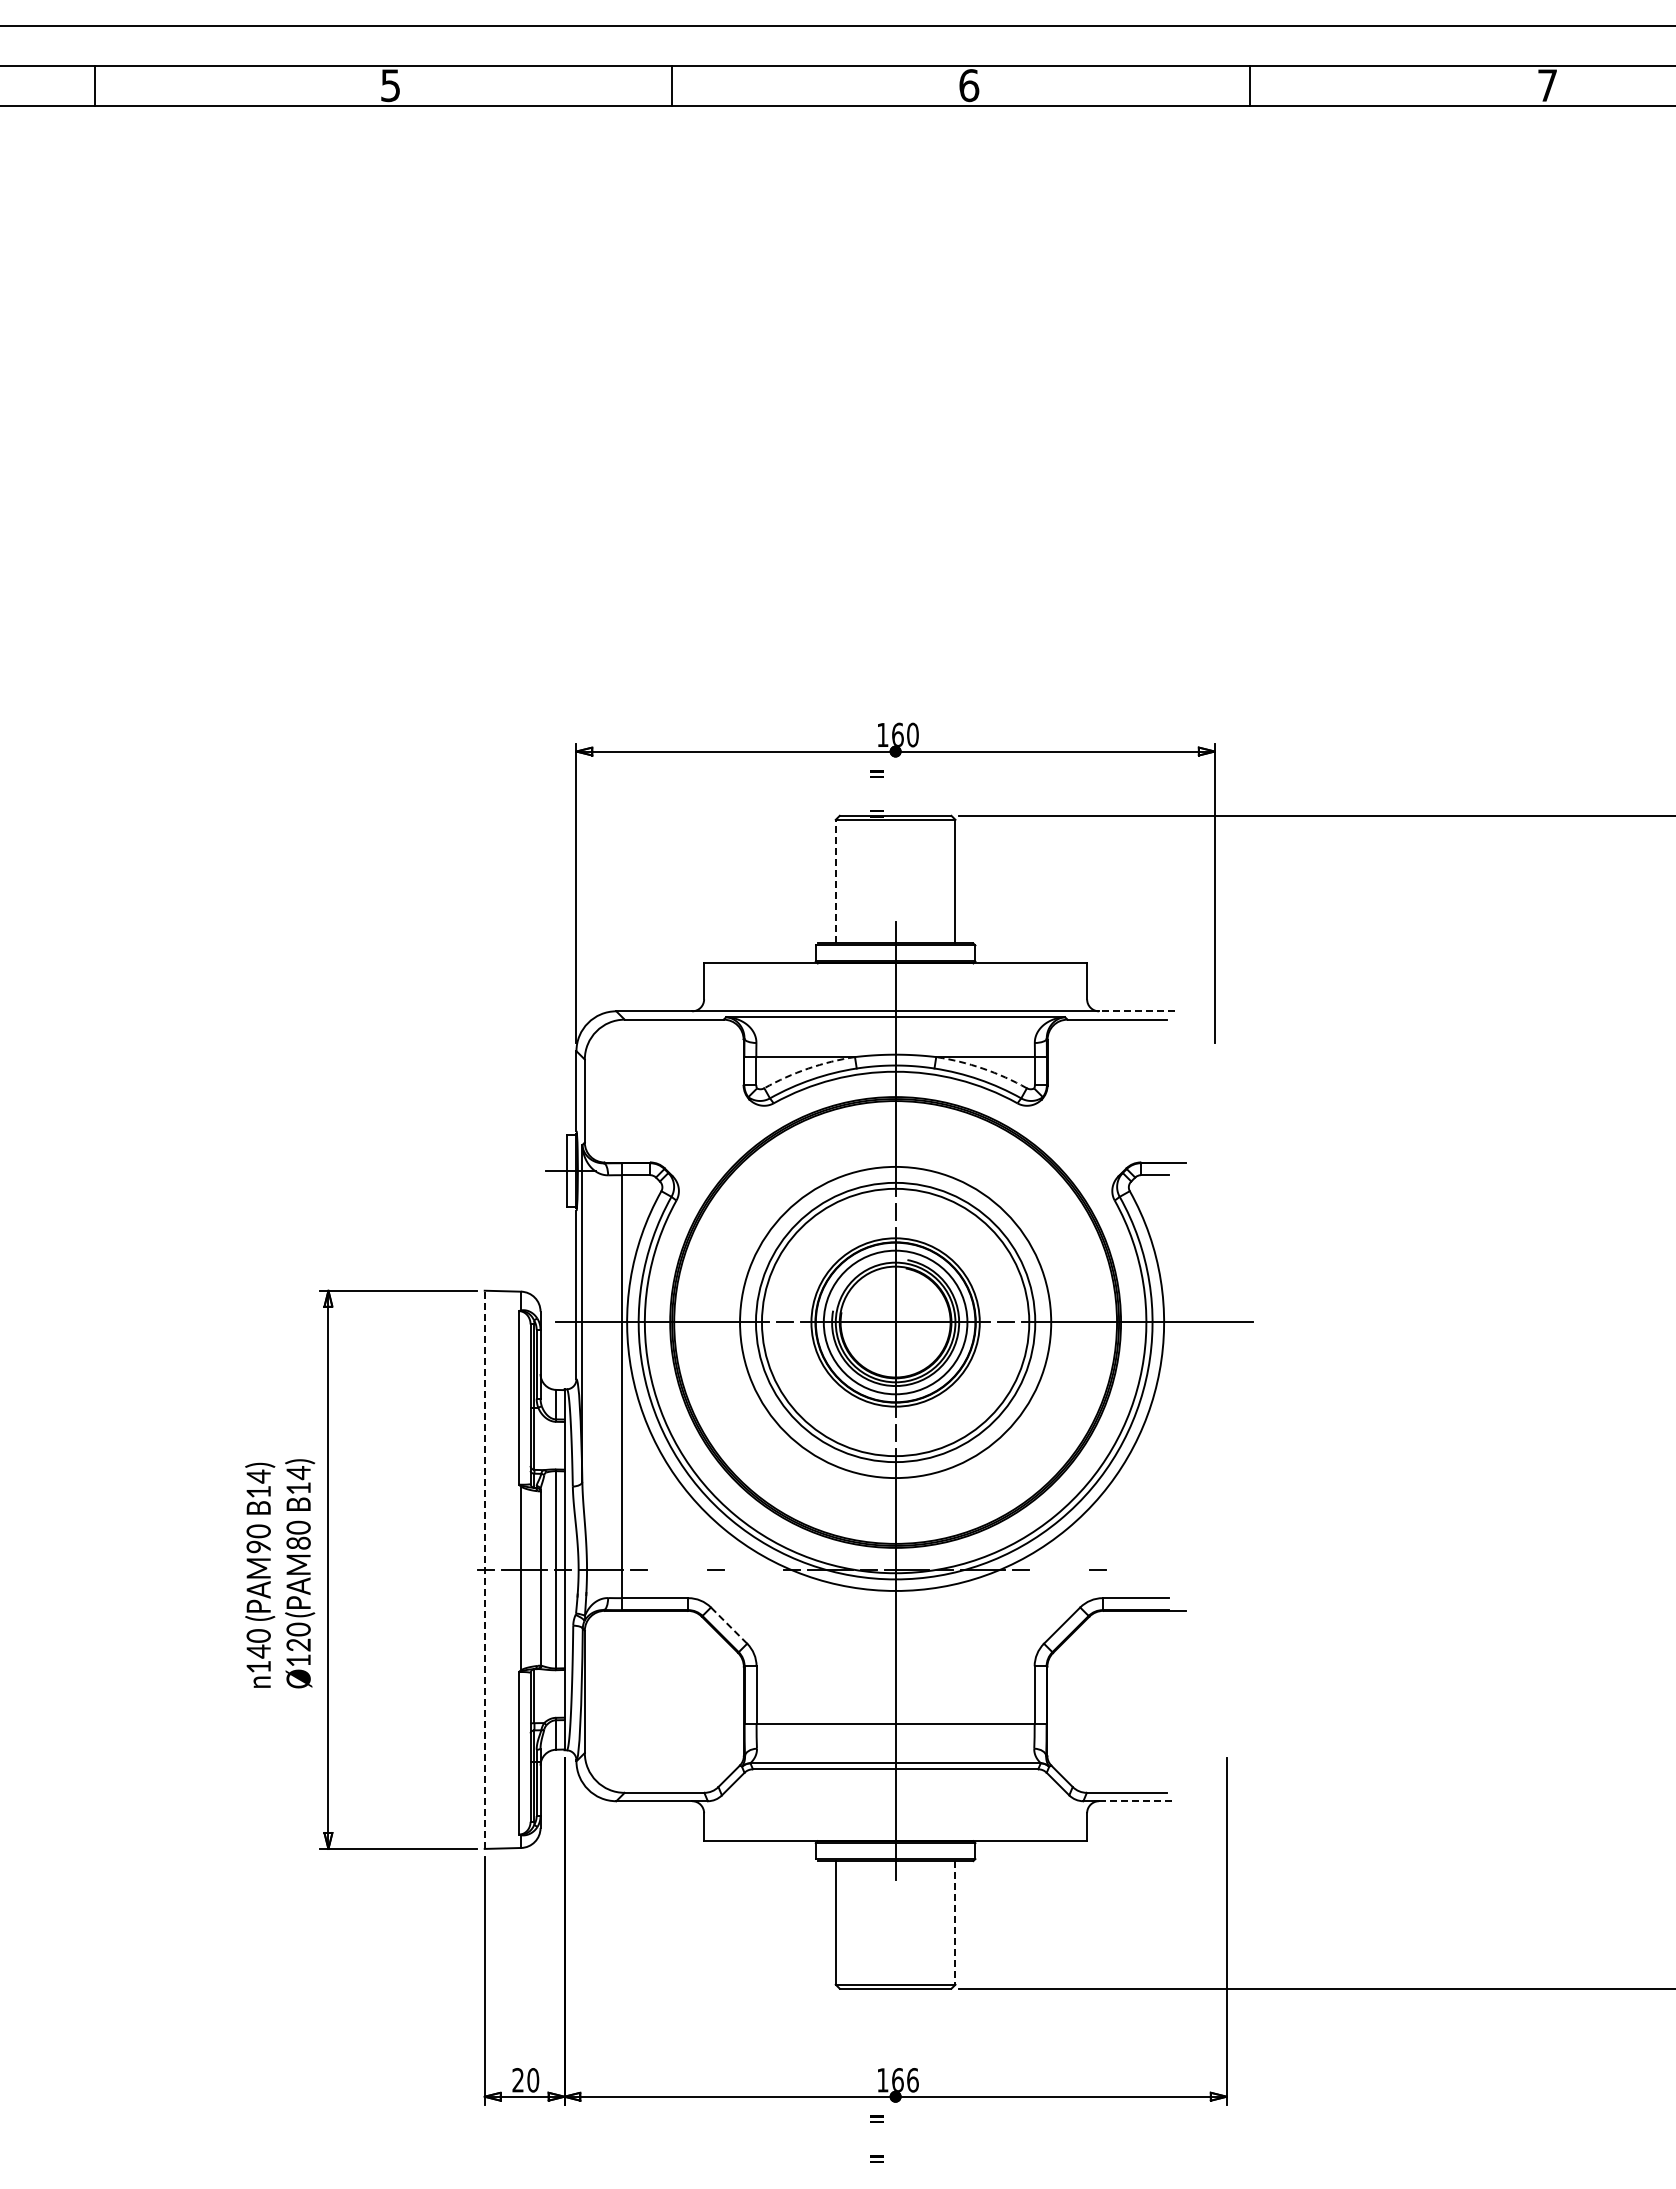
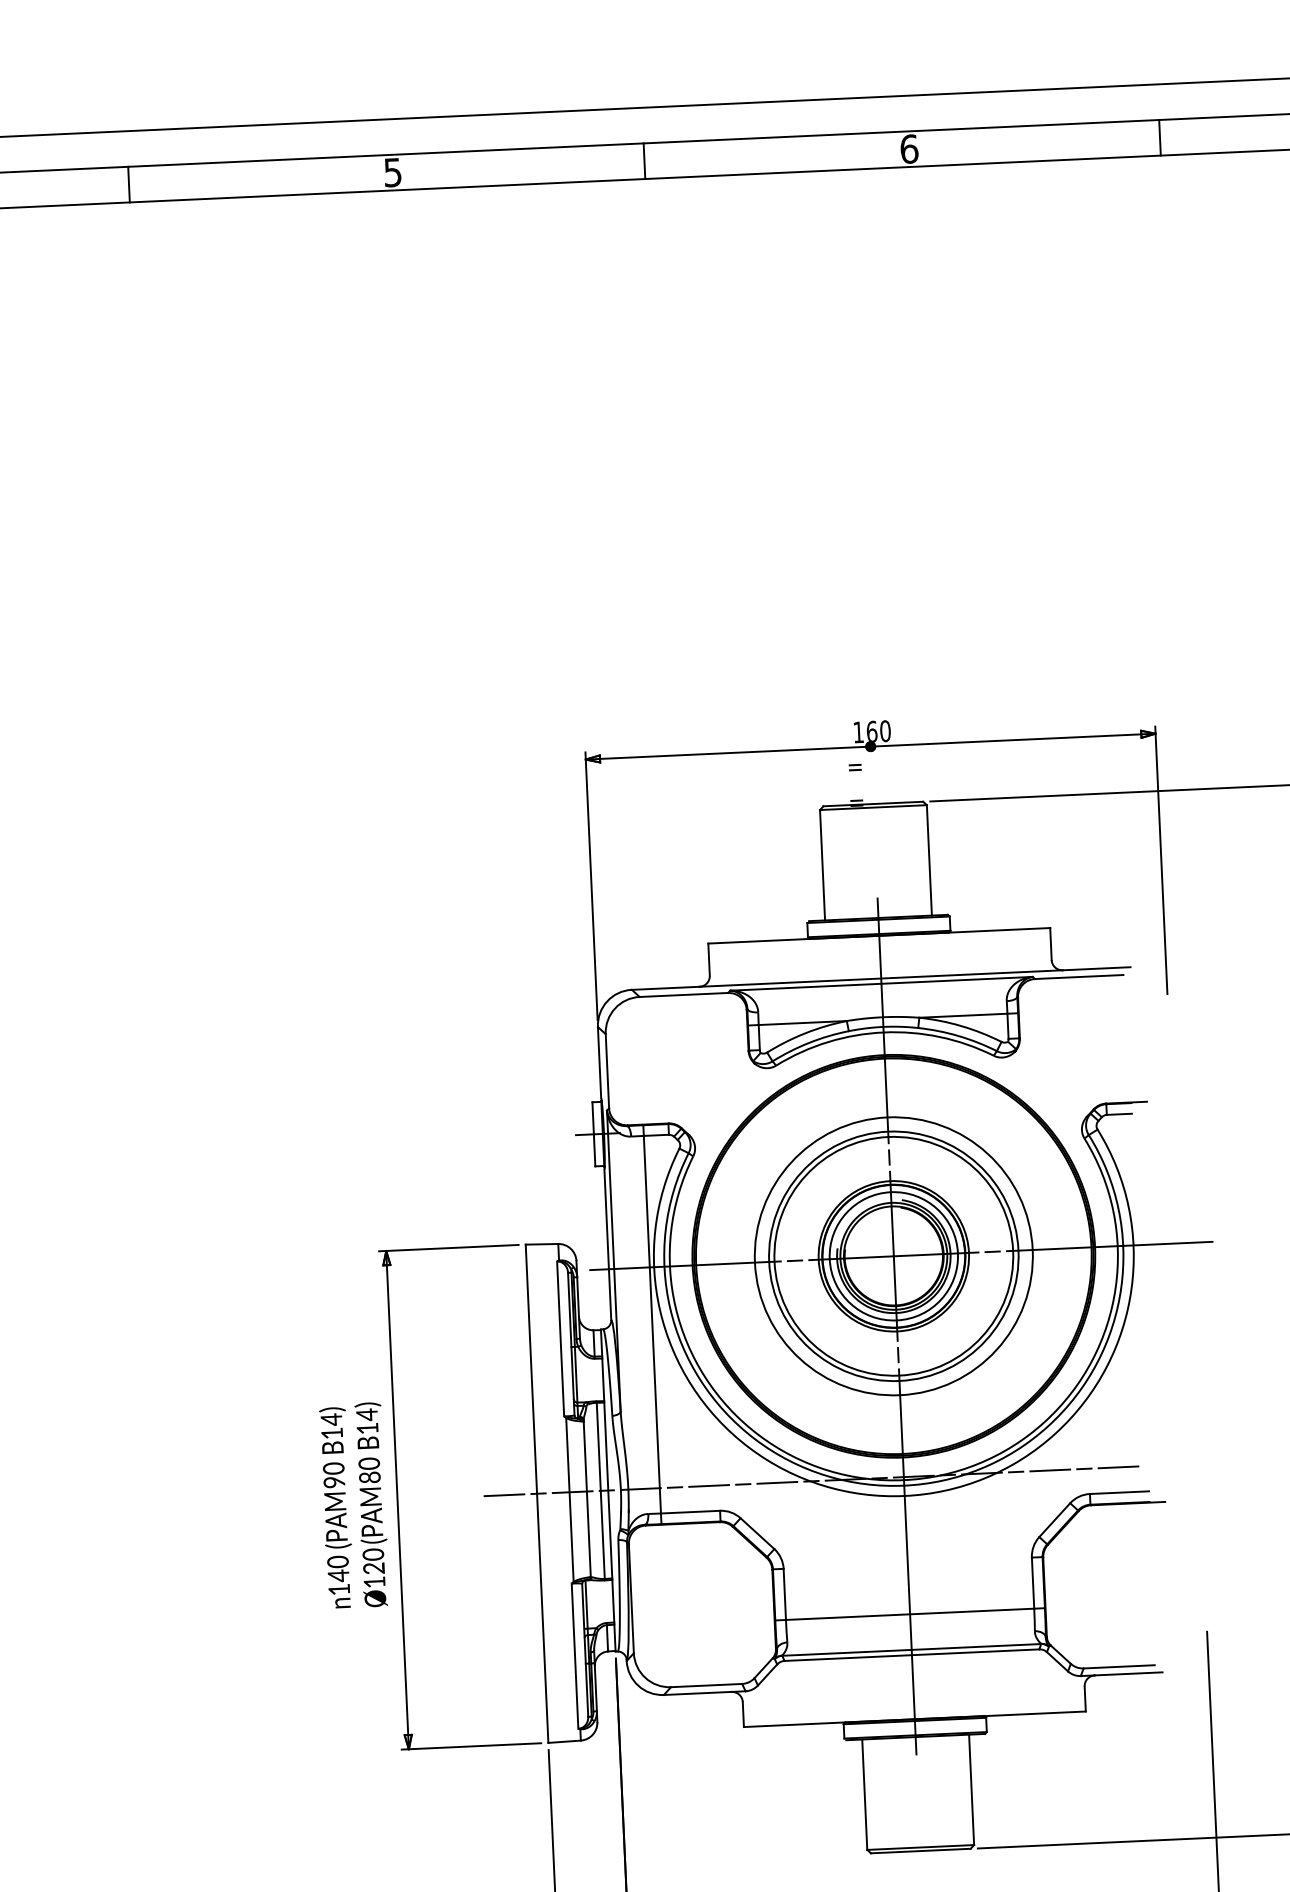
line: (835, 881) -> (822, 865), dashed -> solid
line: (1136, 1011) -> (1096, 968), dashed -> solid
arc: (808, 1068) -> (805, 1033), dashed -> solid
arc: (982, 1068) -> (961, 1026), dashed -> solid
line: (447, 1569) -> (503, 1494), added
line: (484, 1569) -> (536, 1493), dashed -> solid
line: (677, 1569) -> (709, 1485), added
line: (753, 1569) -> (776, 1482), added
line: (1059, 1569) -> (1050, 1470), added
line: (1135, 1569) -> (1117, 1467), added
line: (729, 1625) -> (757, 1533), dashed -> solid
line: (1136, 1801) -> (1128, 1674), dashed -> solid
line: (955, 1922) -> (971, 1789), dashed -> solid

